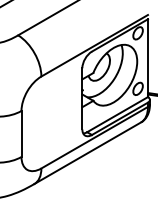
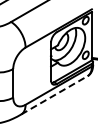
line: (87, 153) -> (54, 95), solid -> dashed

